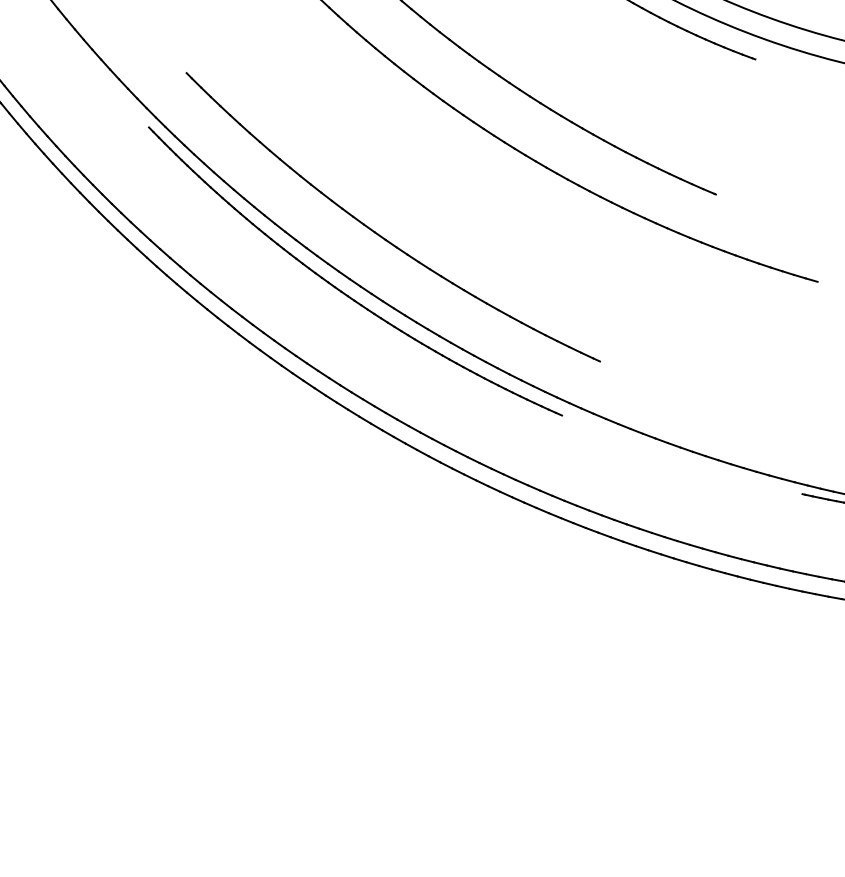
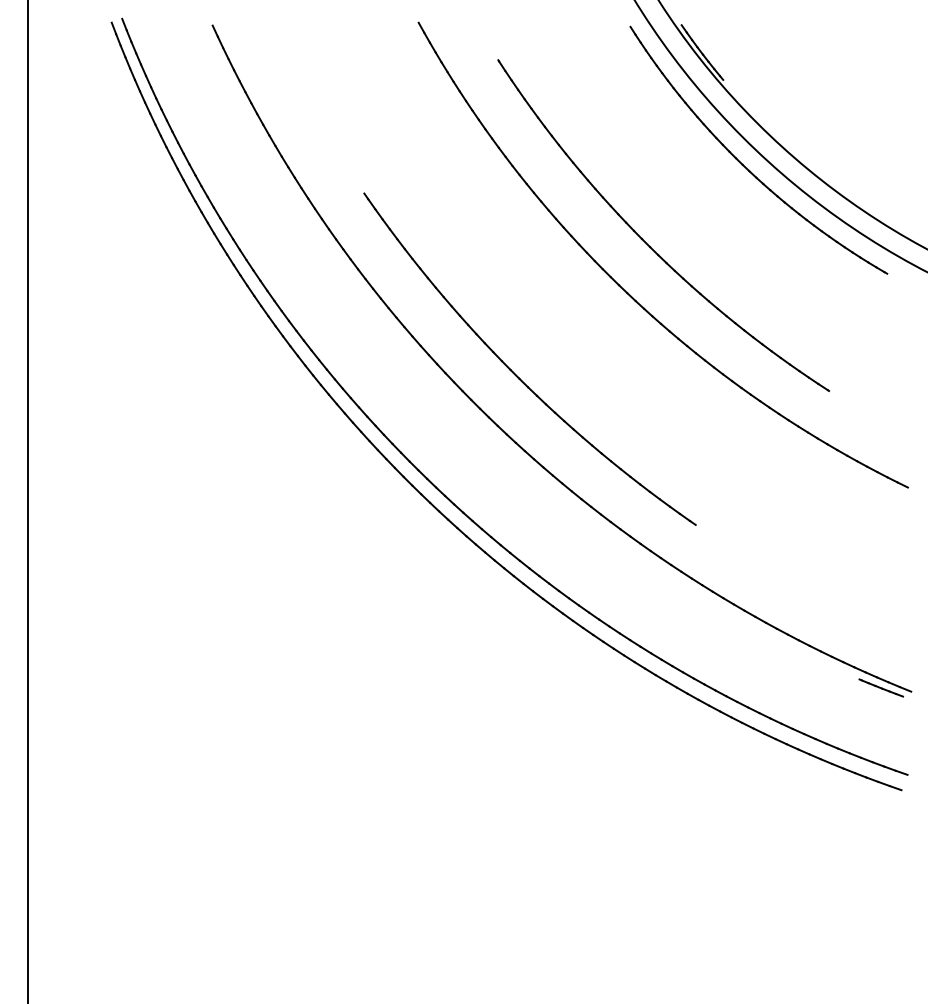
part: (341, 290) -> (470, 417), removed

